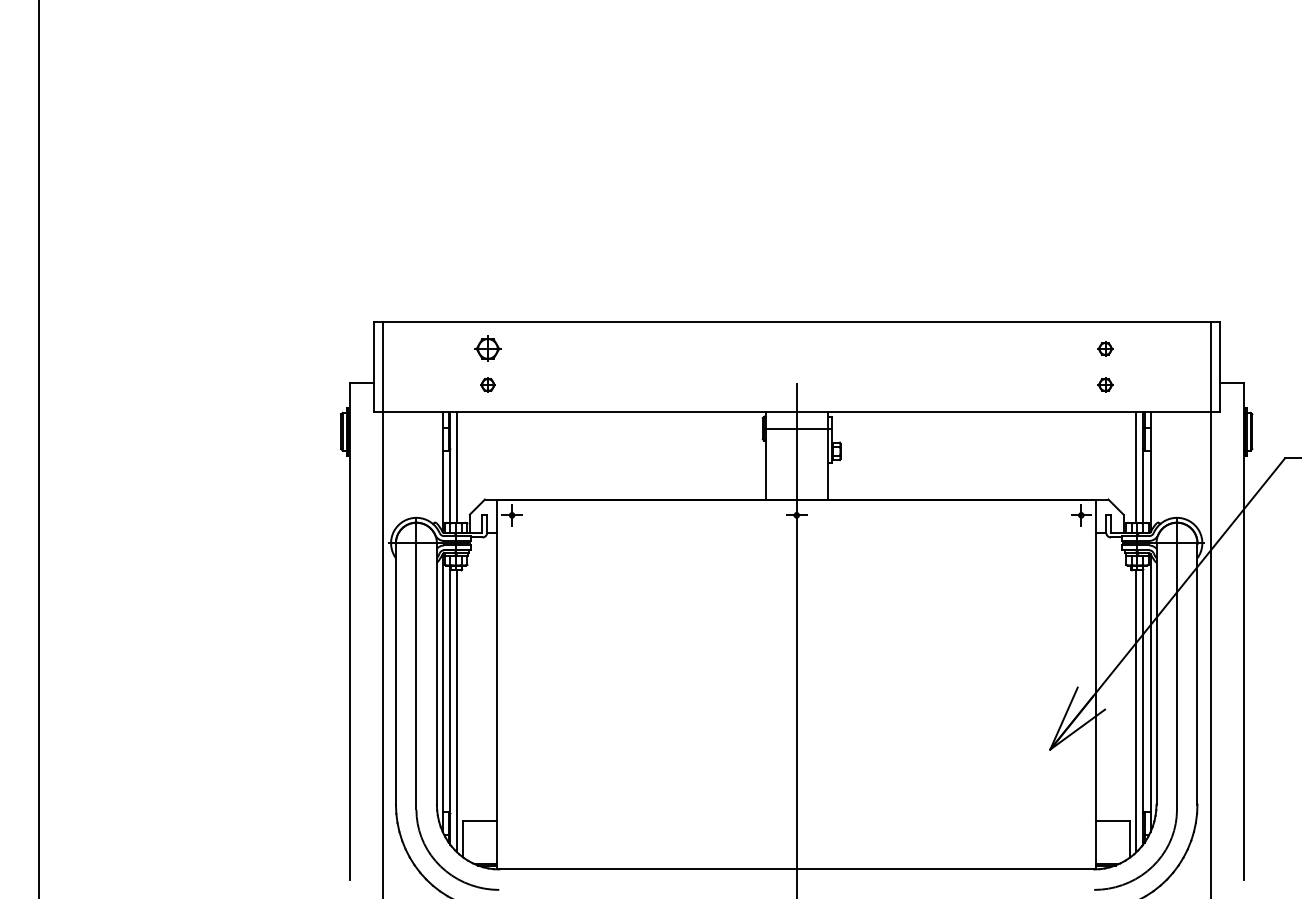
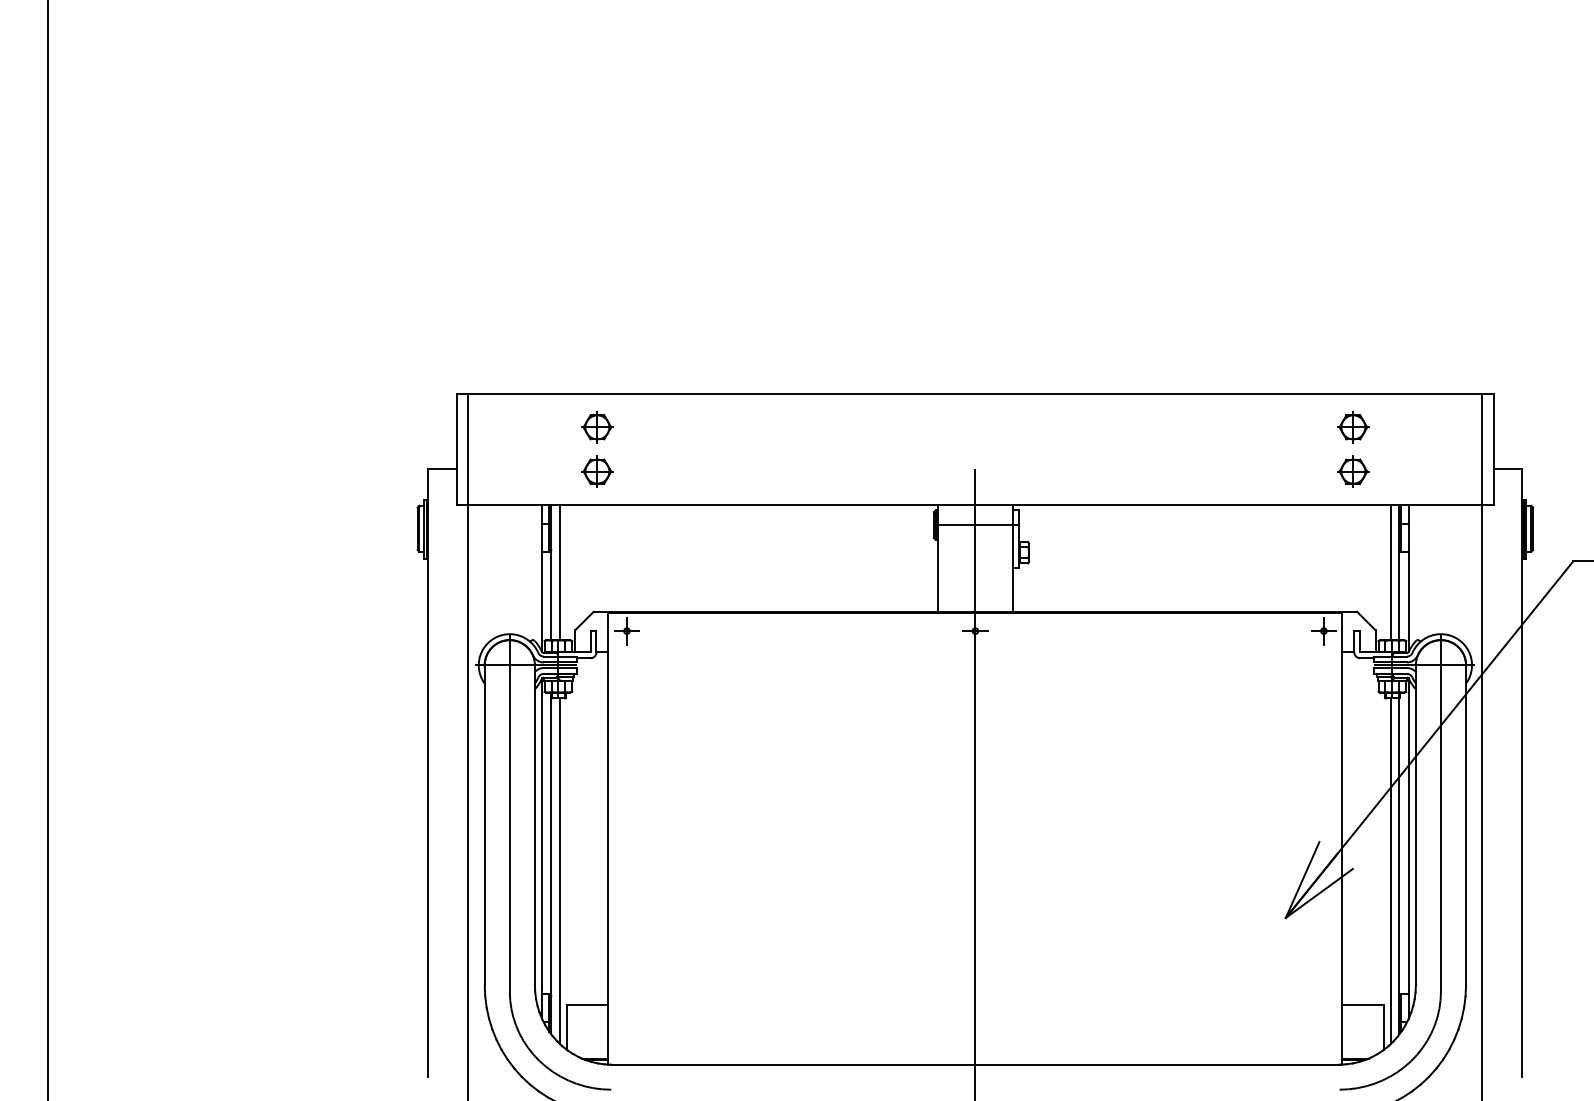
part: (1105, 349) -> (1353, 427), size x1.67
part: (488, 384) -> (597, 471), size x1.67
part: (1105, 384) -> (1353, 471), size x1.67

